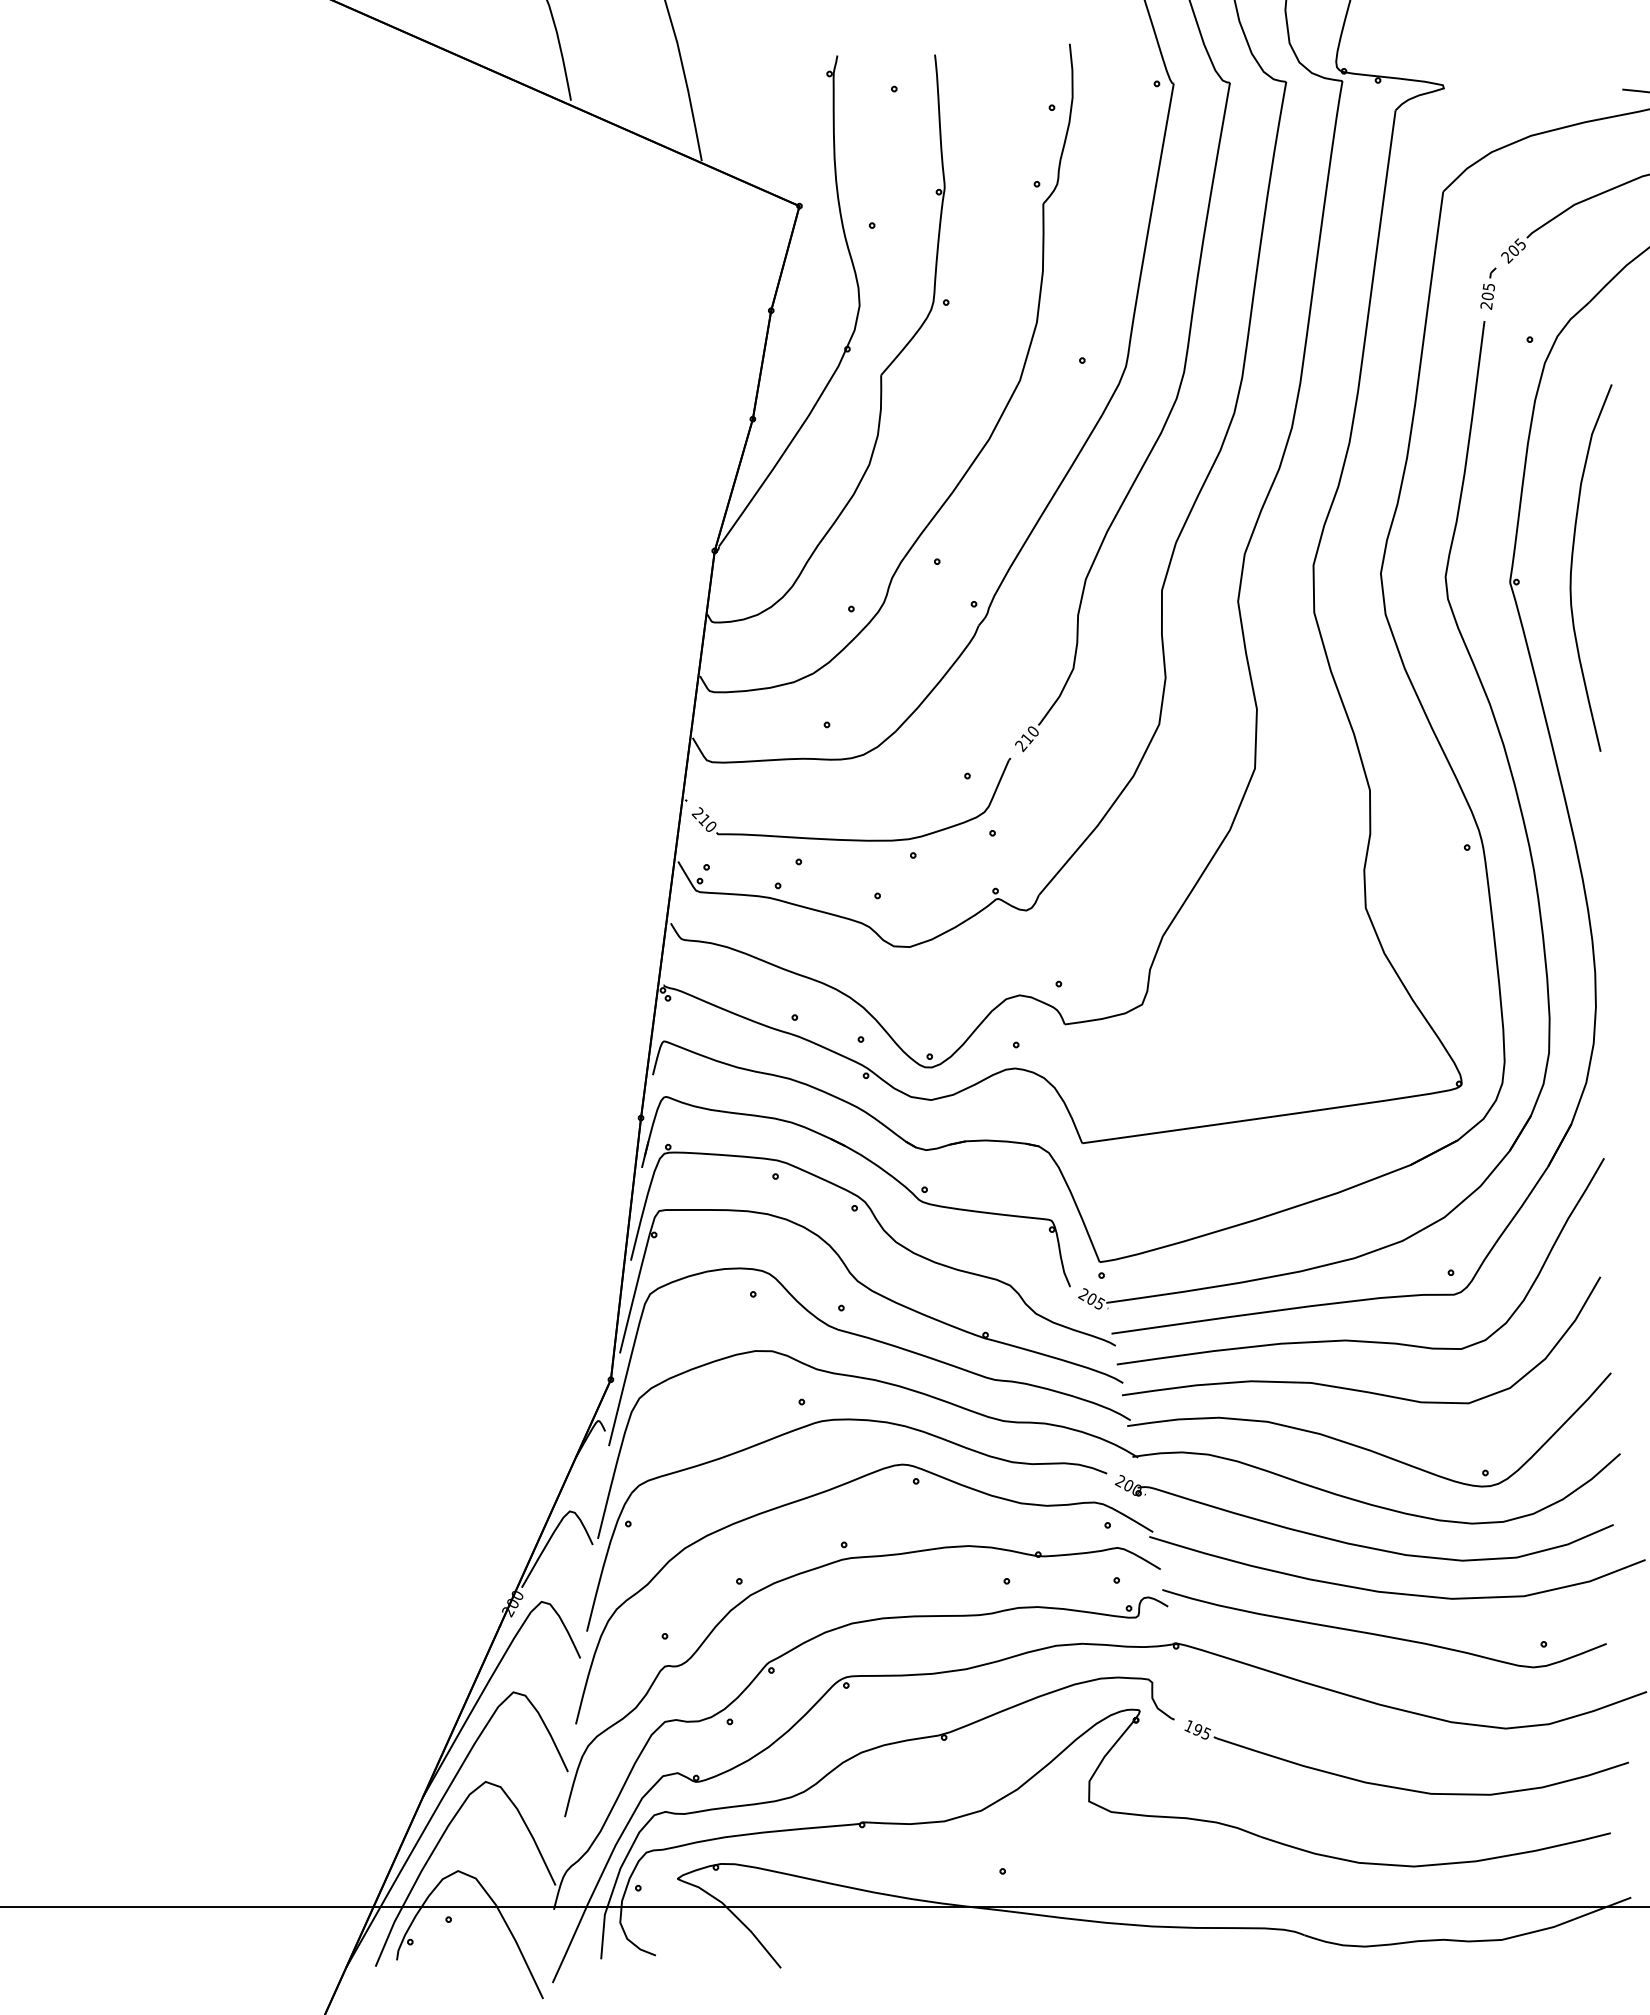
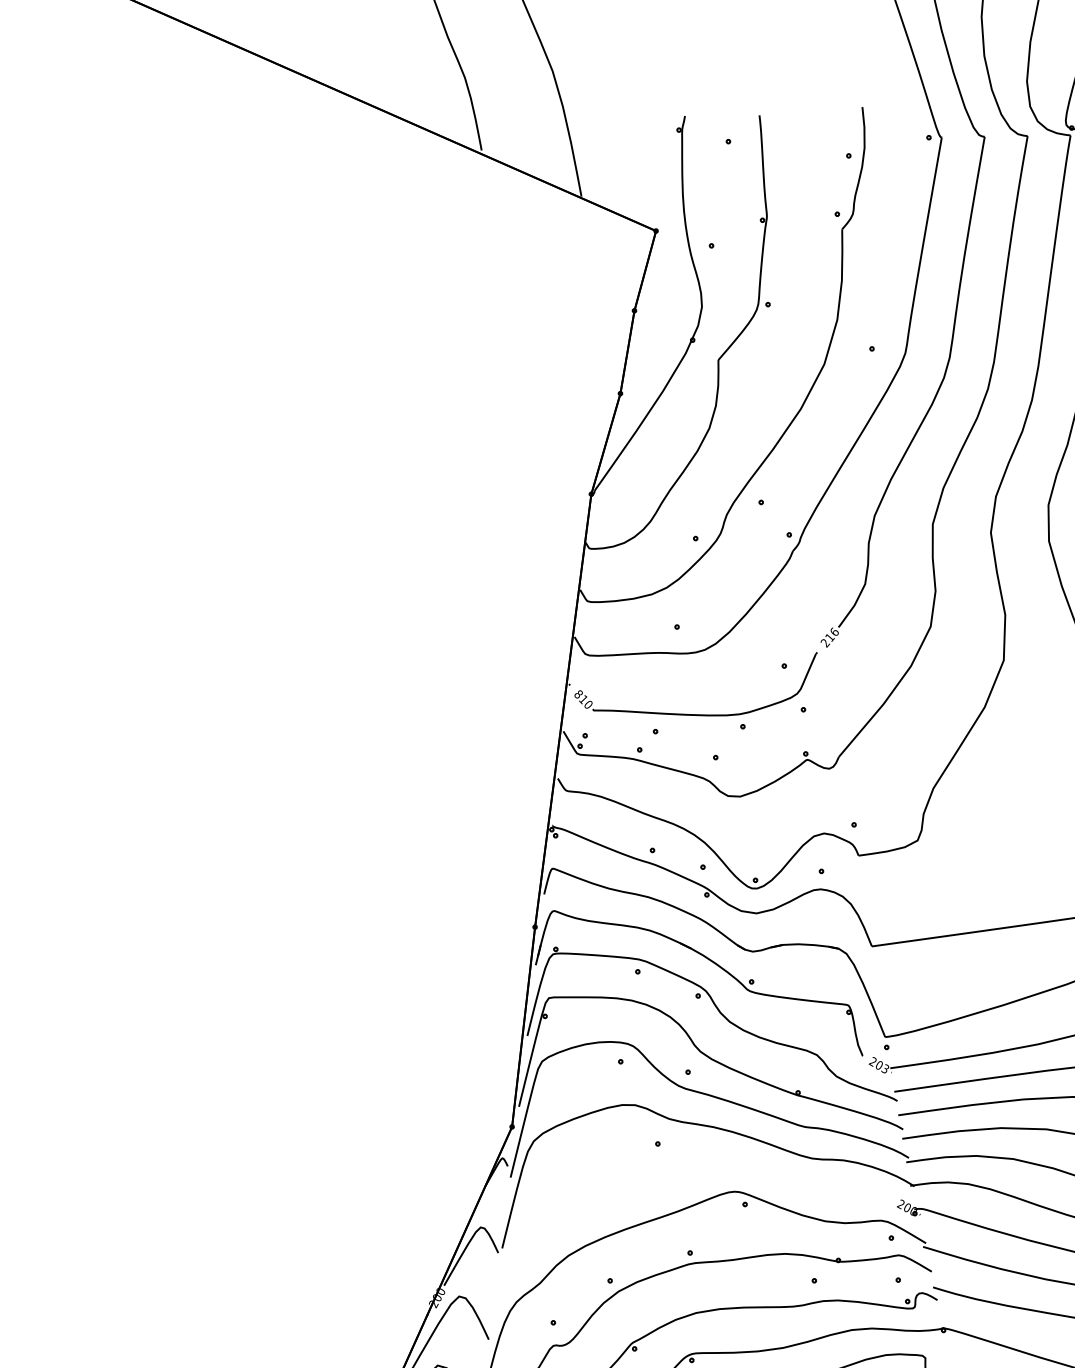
text: (1032, 729) -> (833, 630), 210 -> 216
text: (697, 813) -> (578, 694), 210 -> 810
text: (1101, 1303) -> (886, 1068), 205 -> 203
part: (846, 1420) -> (691, 1158), removed

